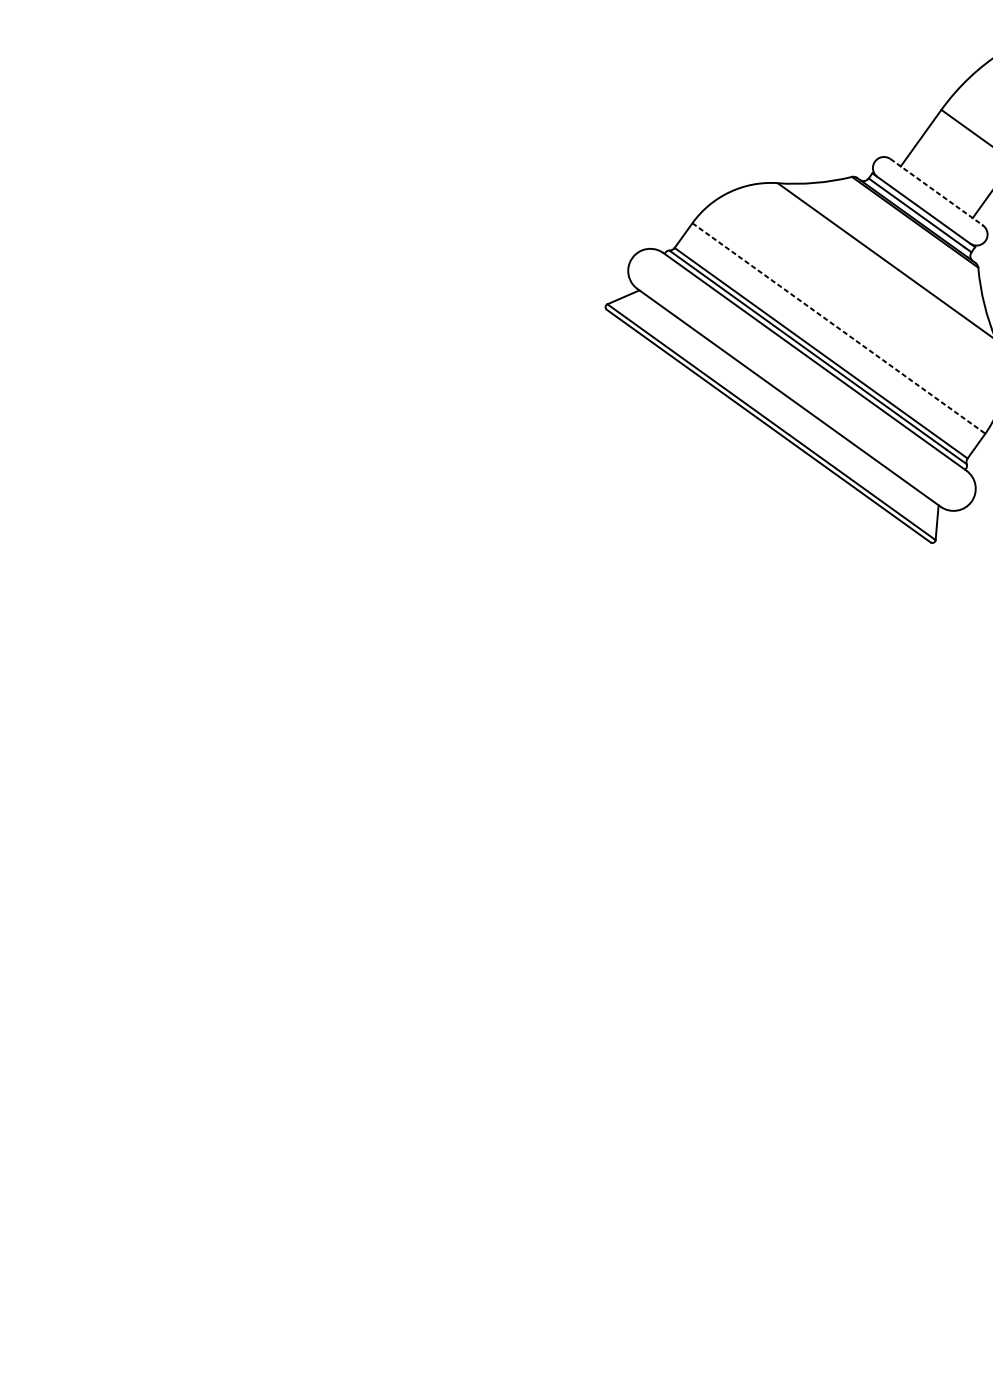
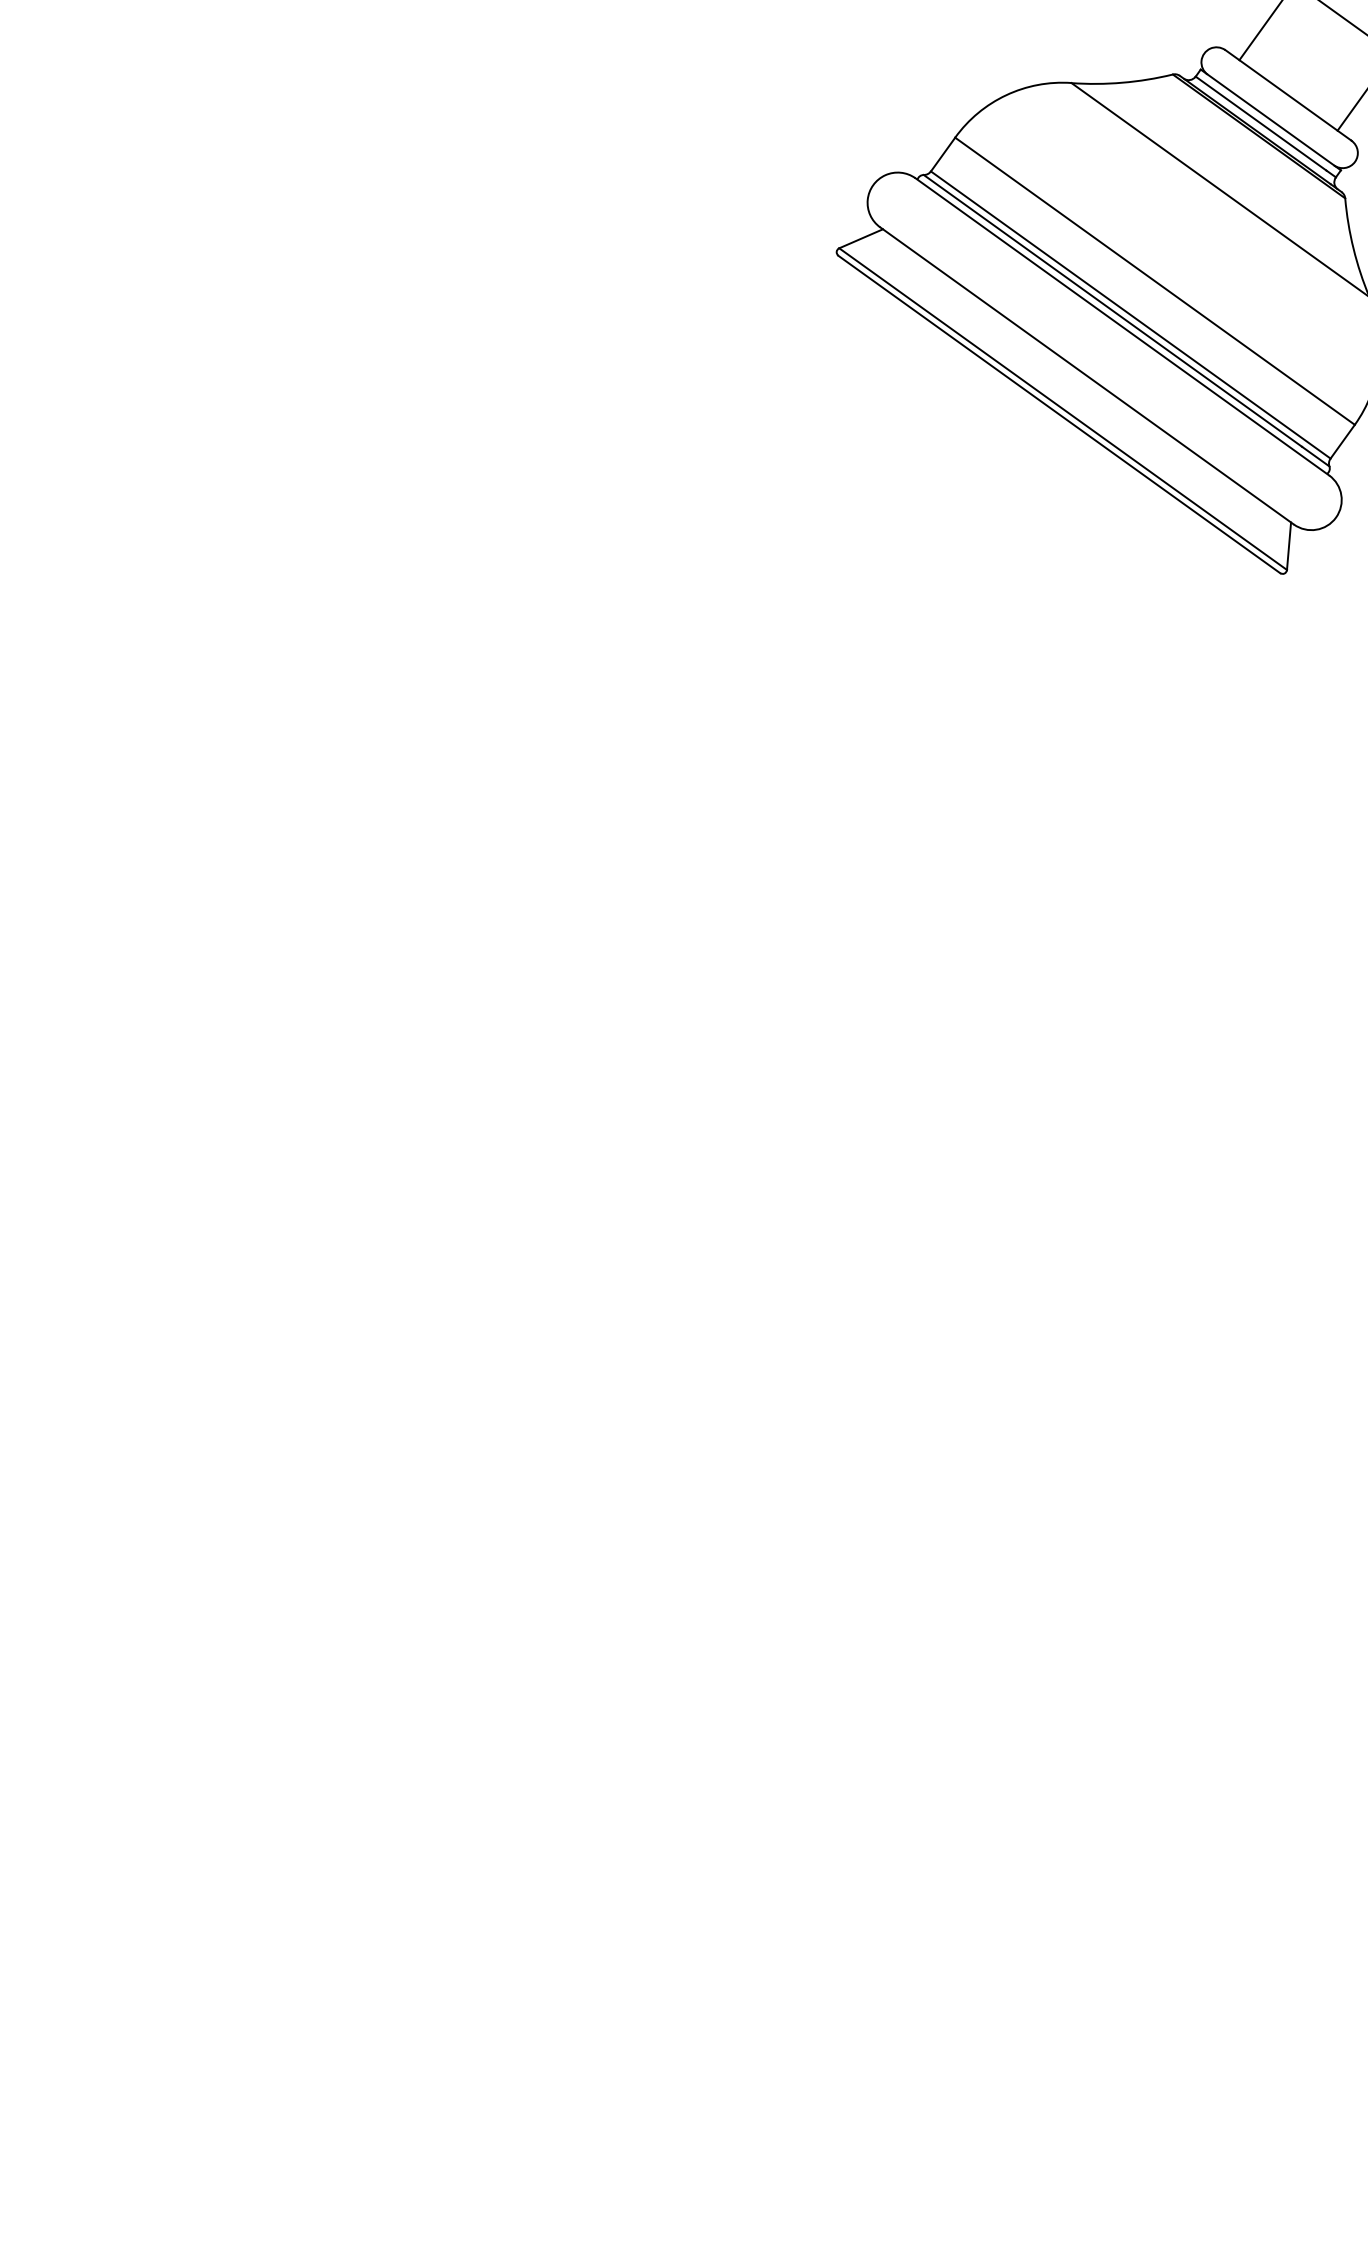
line: (936, 192) -> (1288, 95), dashed -> solid
line: (839, 328) -> (1155, 281), dashed -> solid

